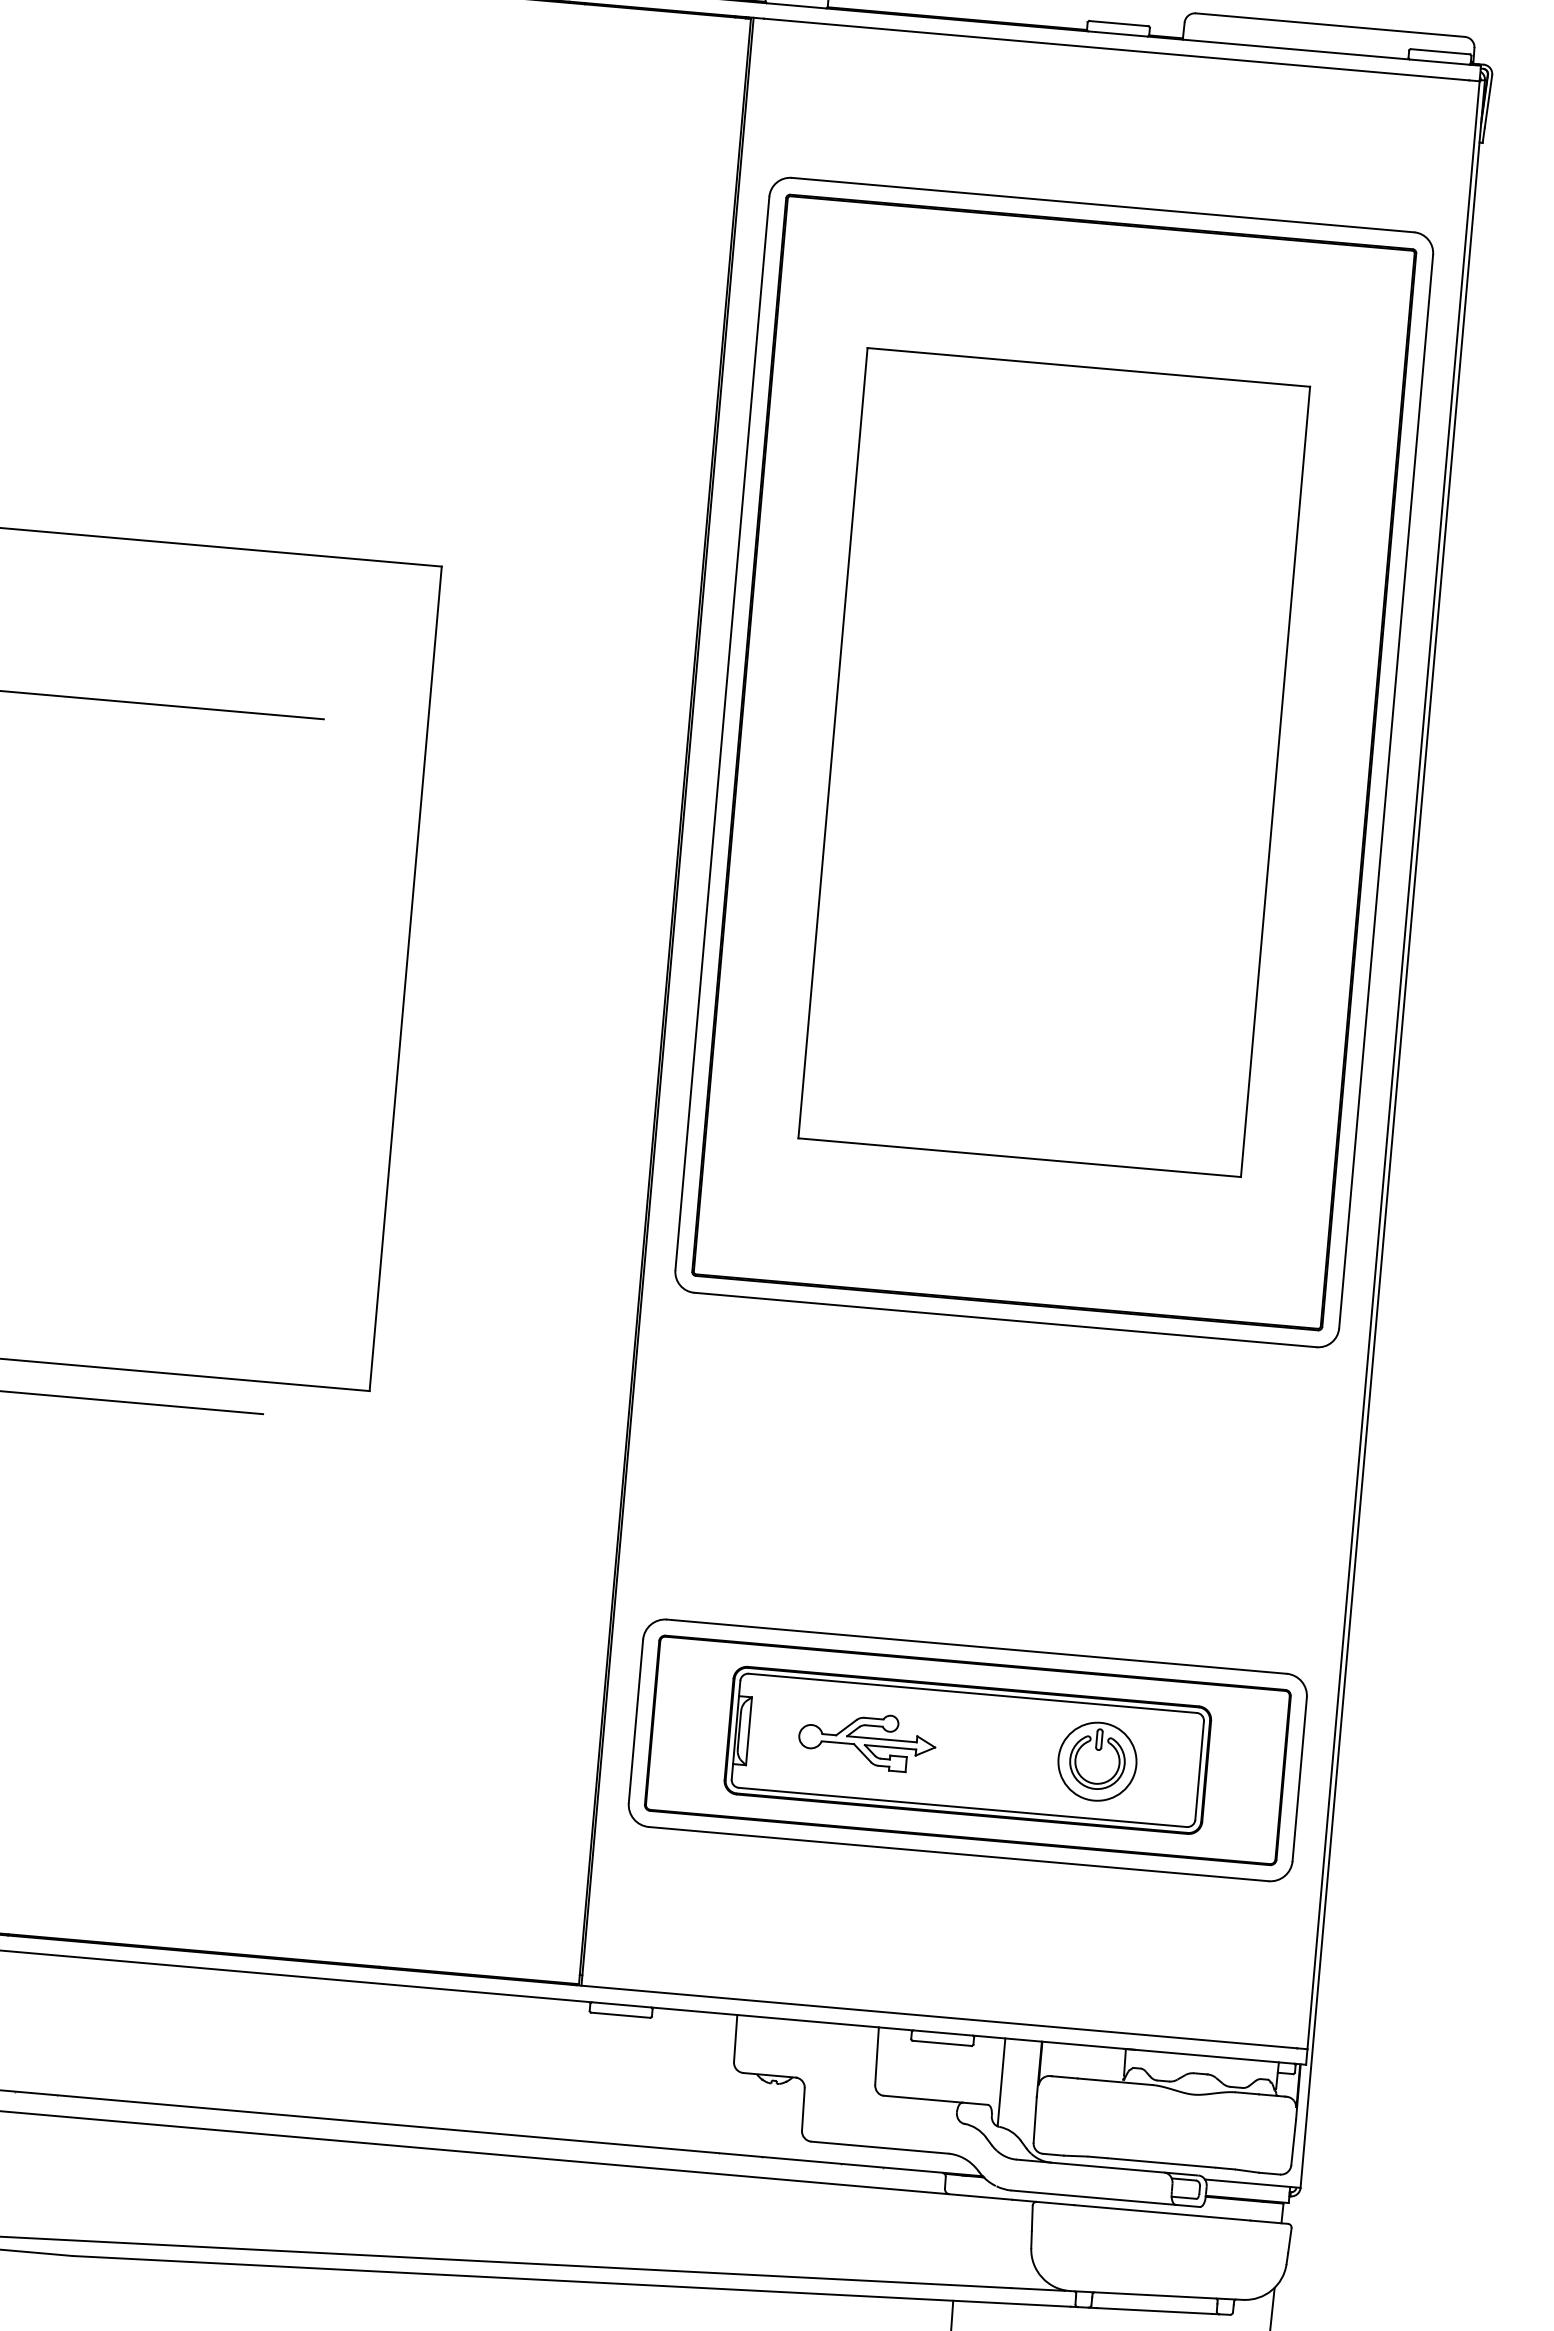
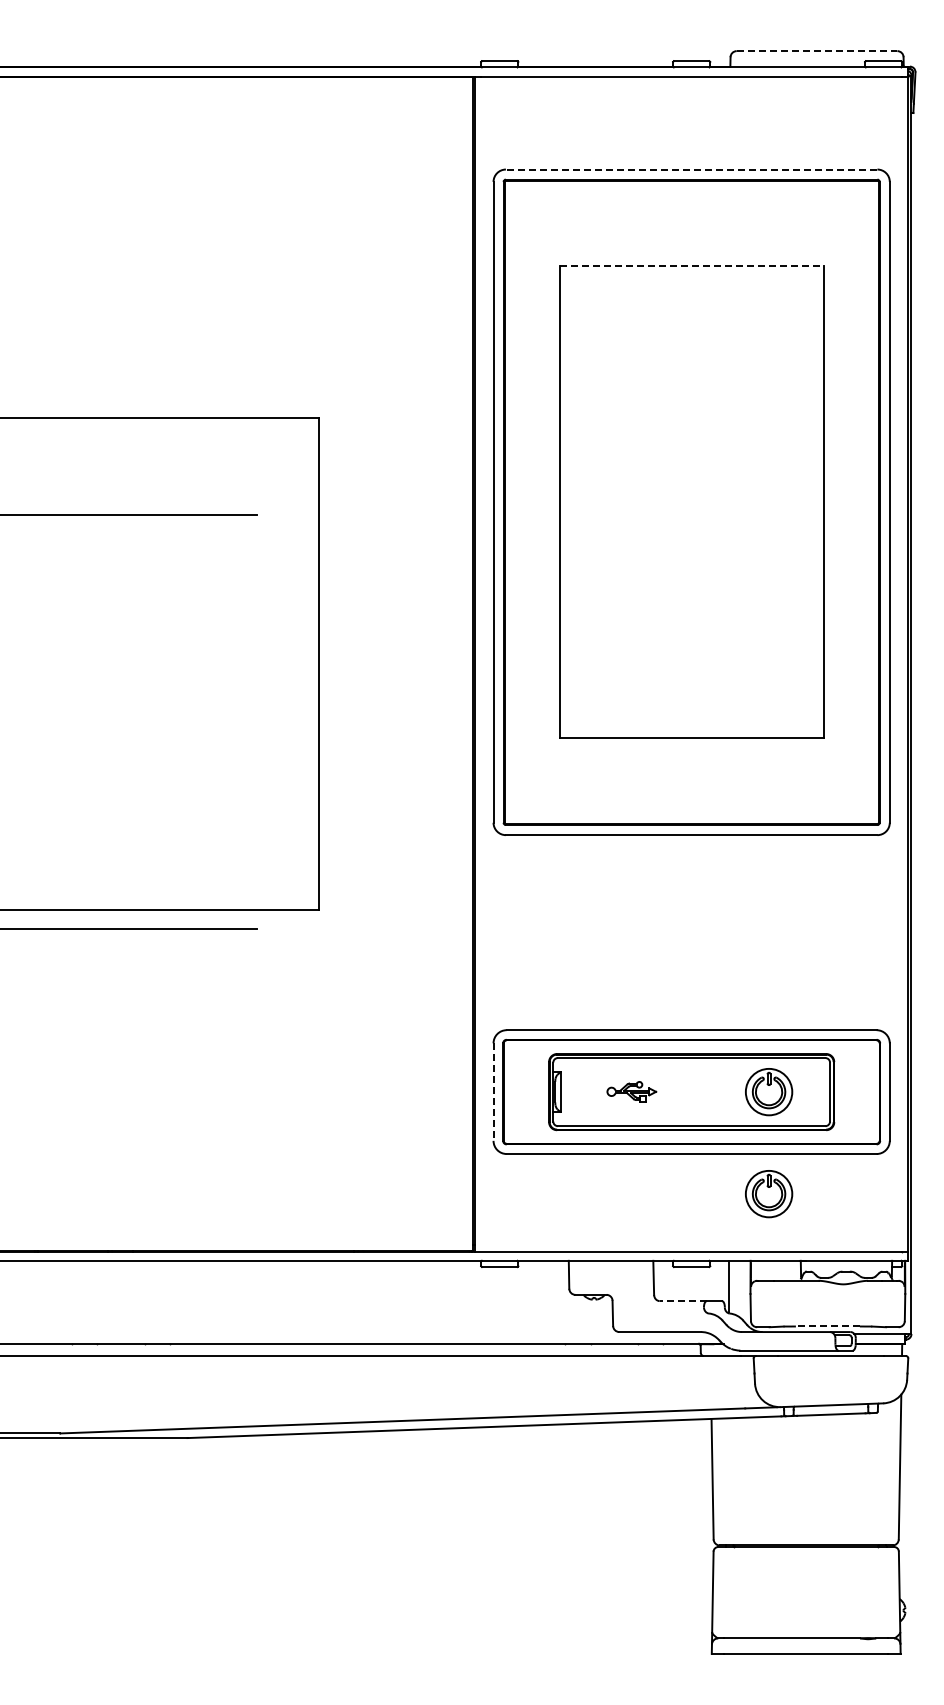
line: (1331, 25) -> (817, 51), solid -> dashed
line: (1102, 205) -> (691, 169), solid -> dashed
line: (1090, 367) -> (692, 266), solid -> dashed
line: (635, 1722) -> (493, 1092), solid -> dashed
part: (867, 1740) -> (631, 1091), size x0.6
part: (1083, 1933) -> (769, 1194), added
line: (923, 2099) -> (683, 1301), solid -> dashed
line: (1161, 2162) -> (827, 1326), solid -> dashed

